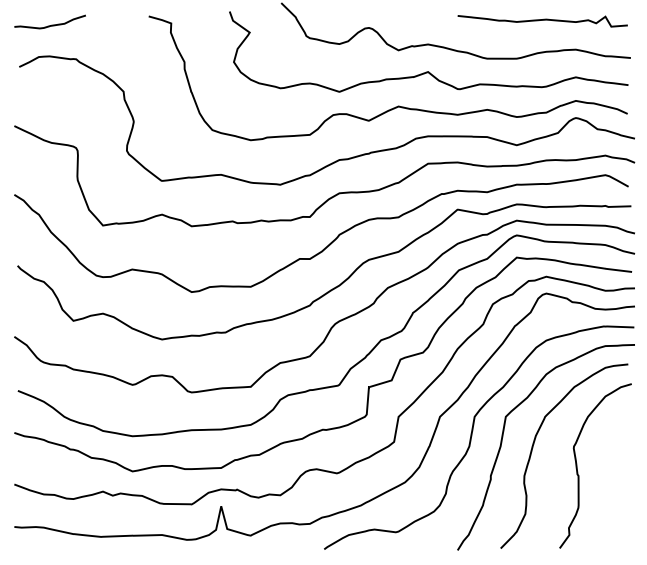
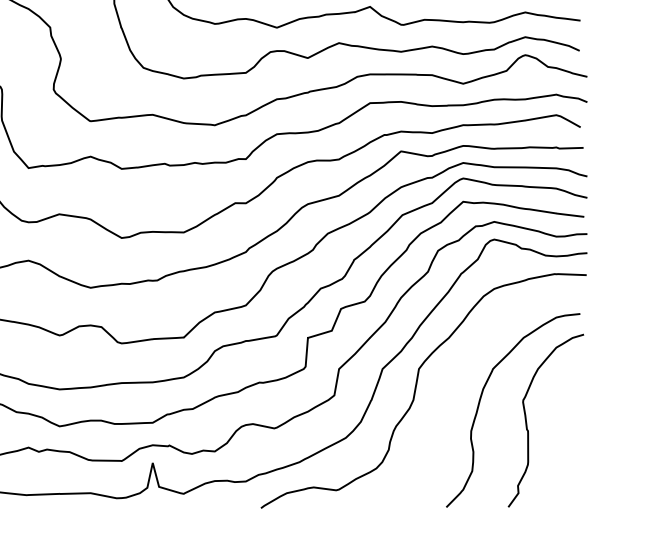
curve: (503, 437) -> (449, 390), removed

